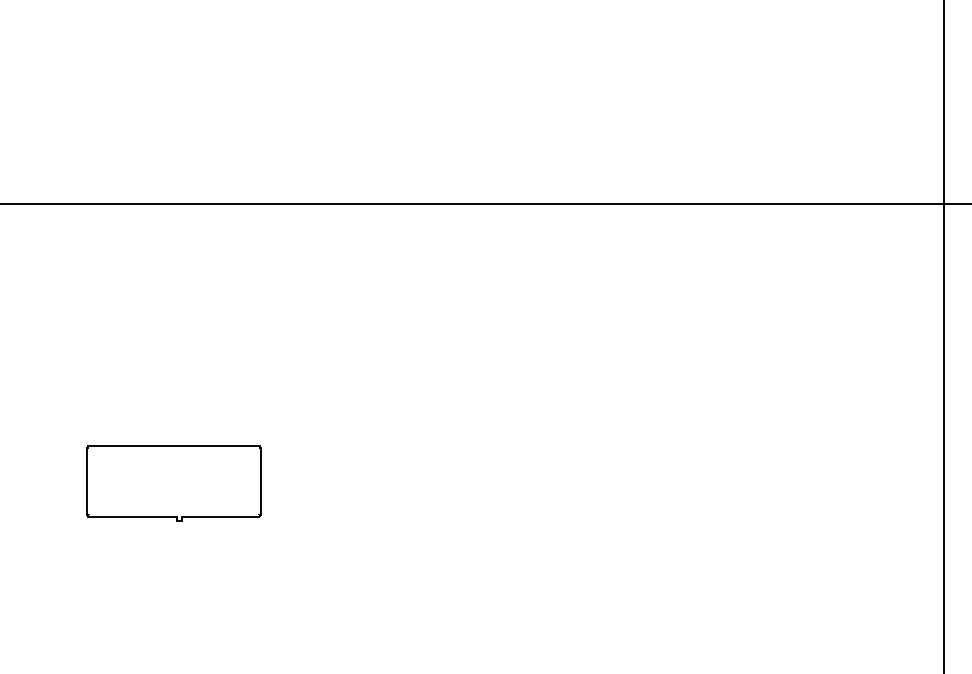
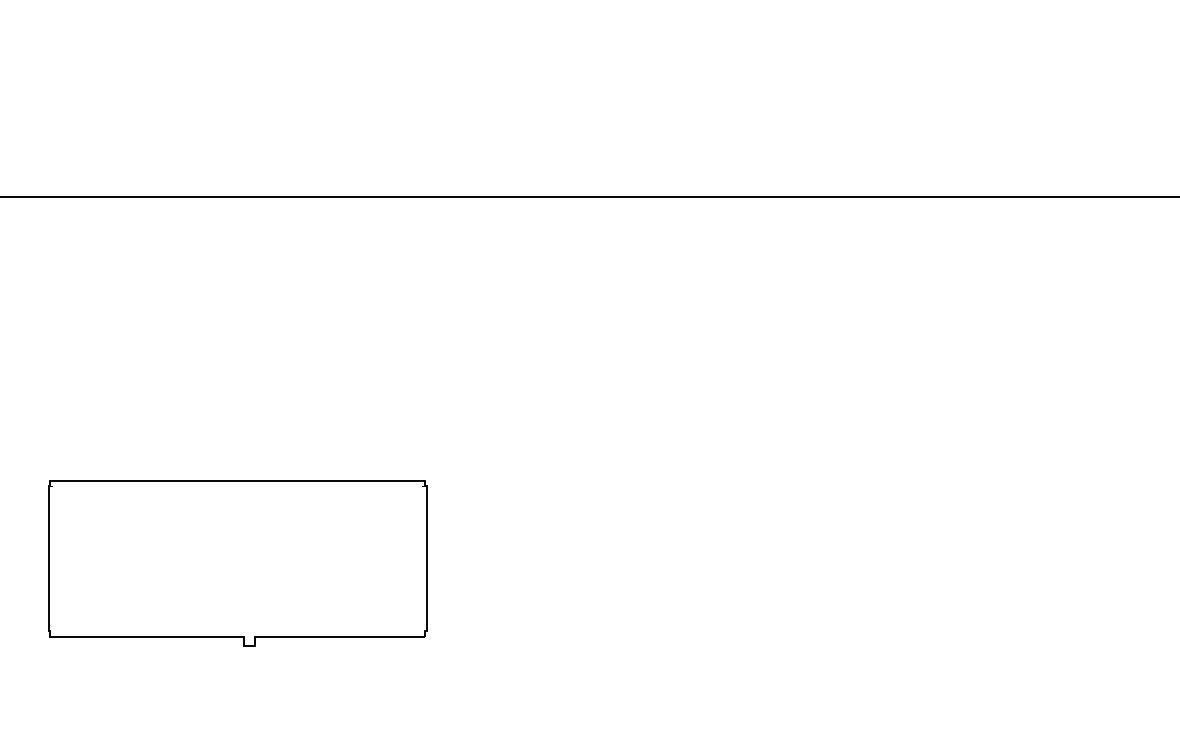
part: (173, 483) -> (237, 563), size x1.67

